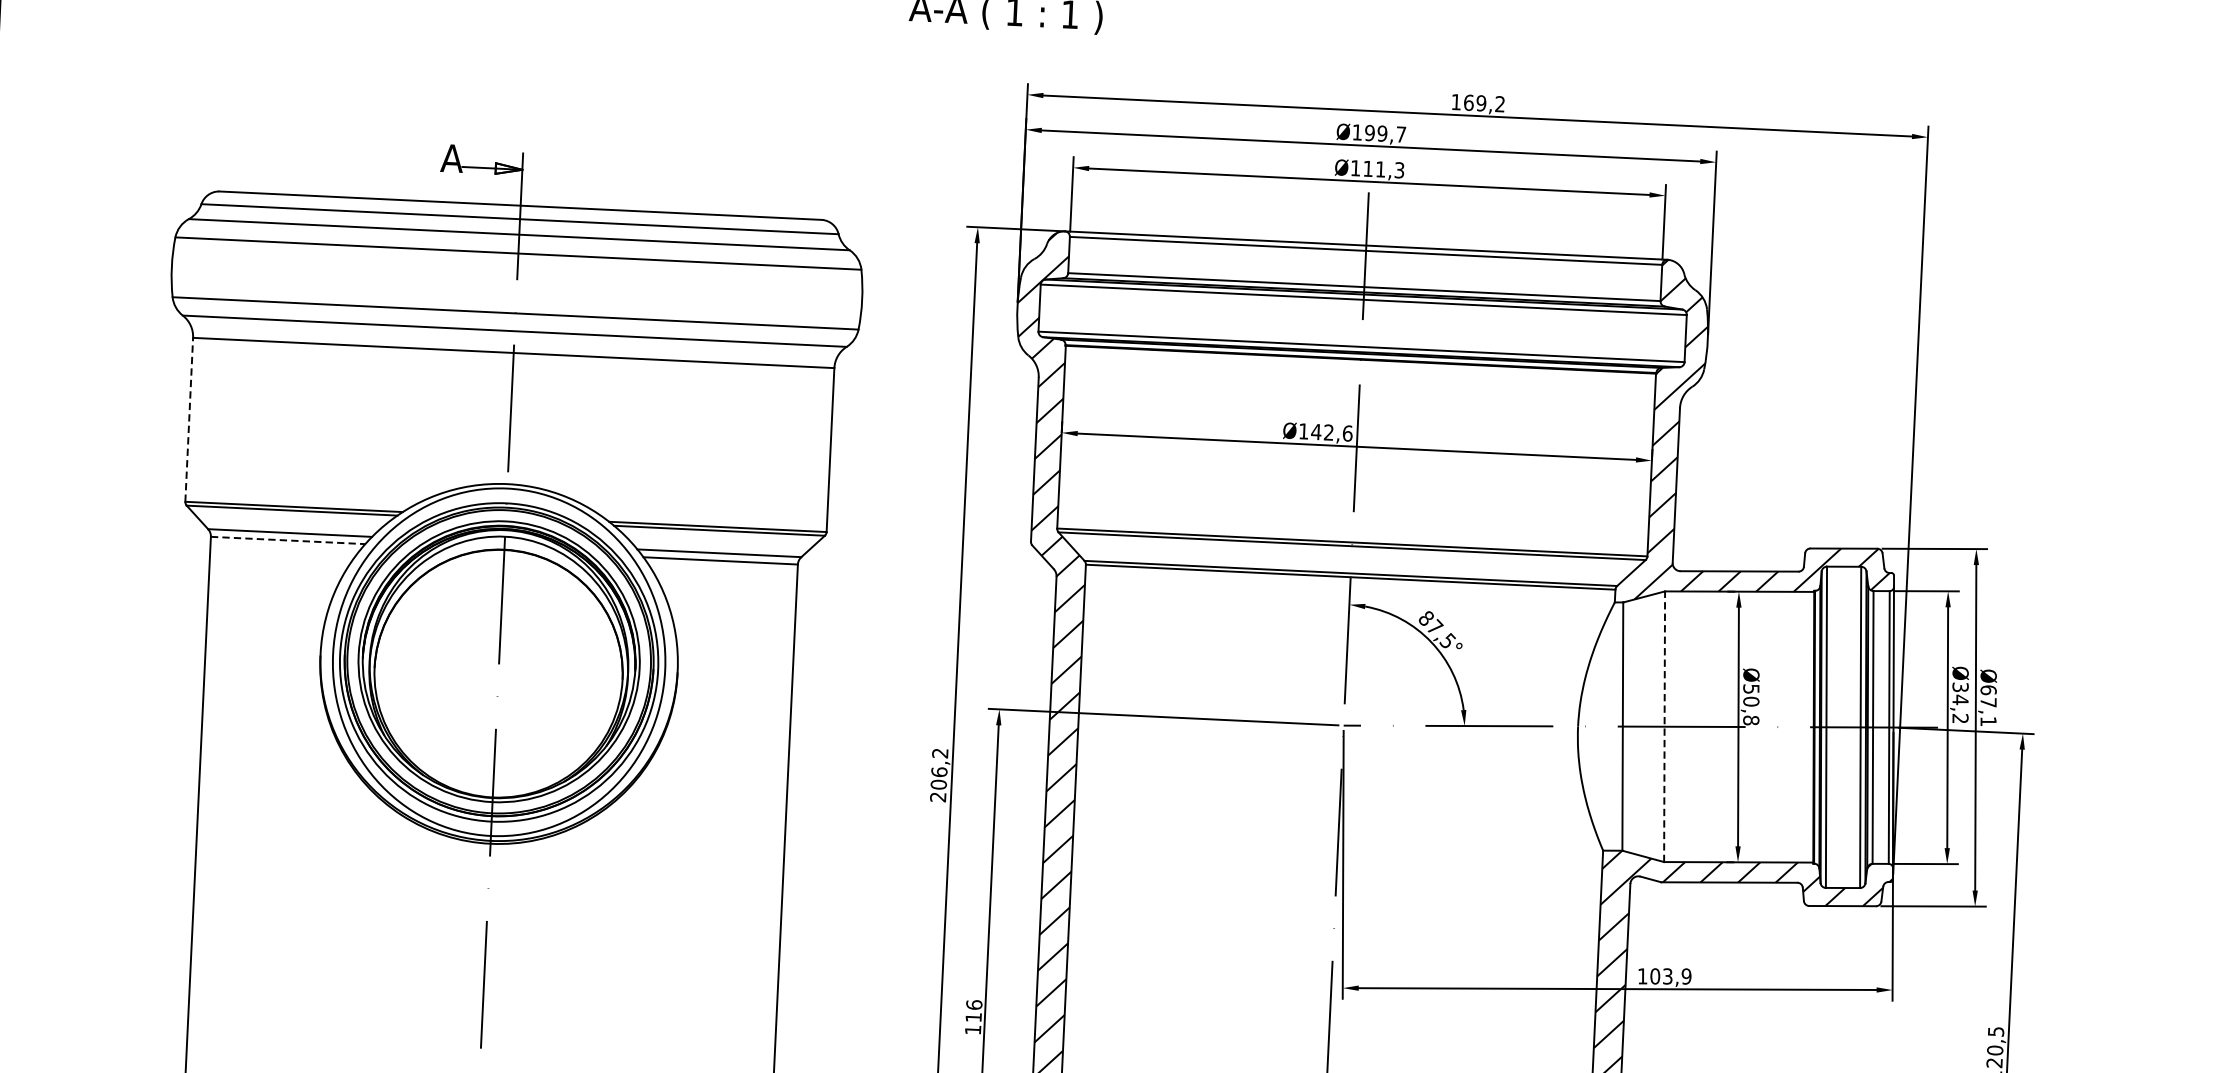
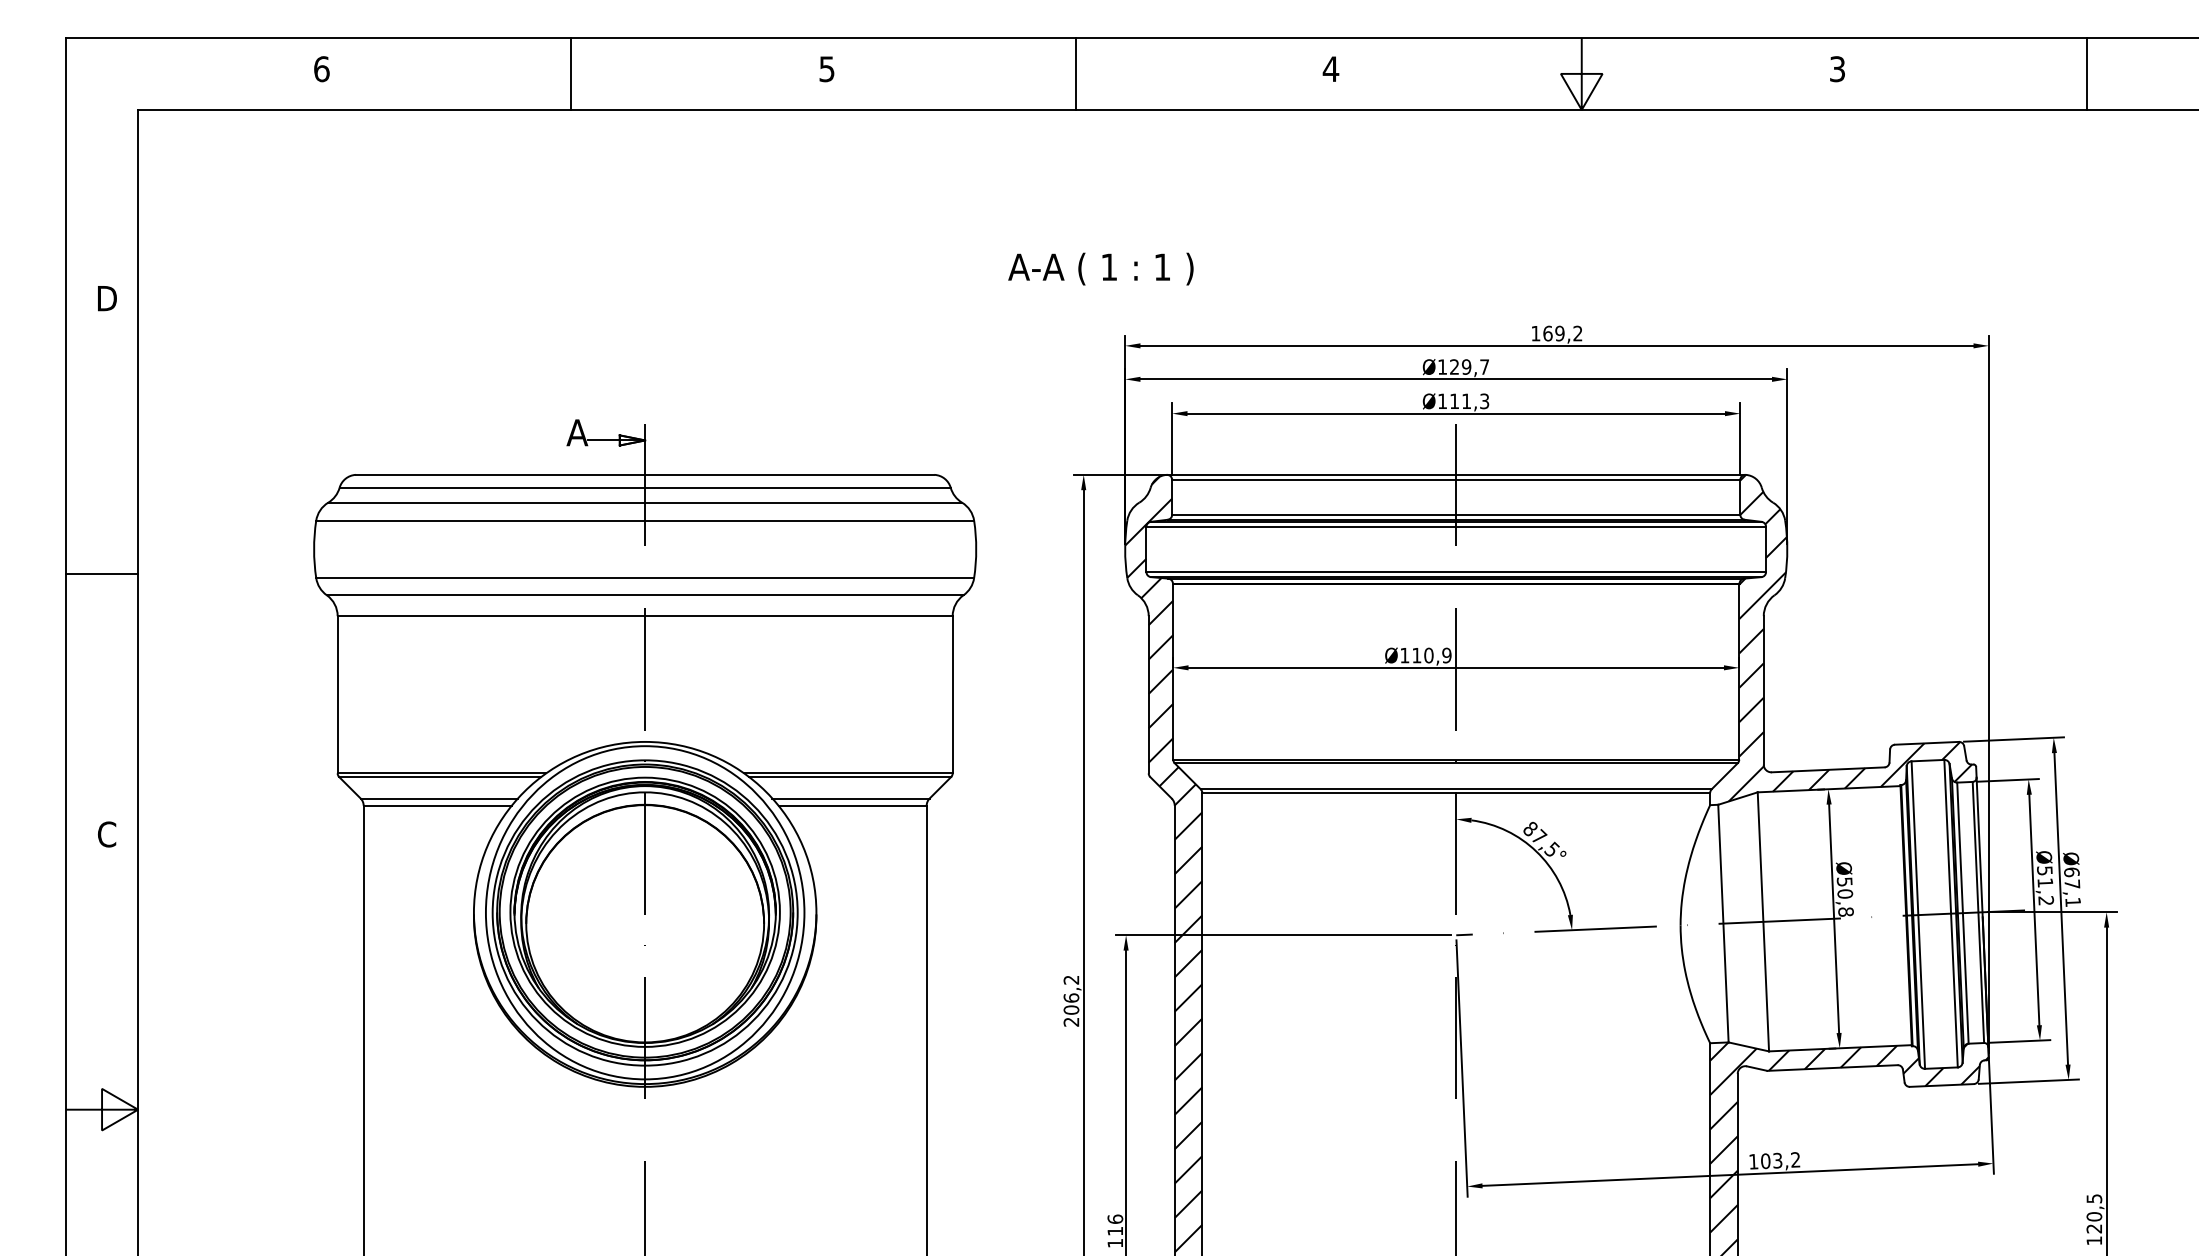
text: (1369, 132) -> (1454, 366), Ø199,7 -> Ø129,7
line: (189, 419) -> (337, 694), dashed -> solid
text: (1331, 432) -> (1431, 655), Ø142,6 -> Ø110,9
line: (288, 540) -> (438, 805), dashed -> solid
text: (1960, 693) -> (2045, 876), Ø34,2 -> Ø51,2
line: (1664, 726) -> (1763, 921), dashed -> solid
text: (1686, 976) -> (1795, 1159), 103,9 -> 103,2

